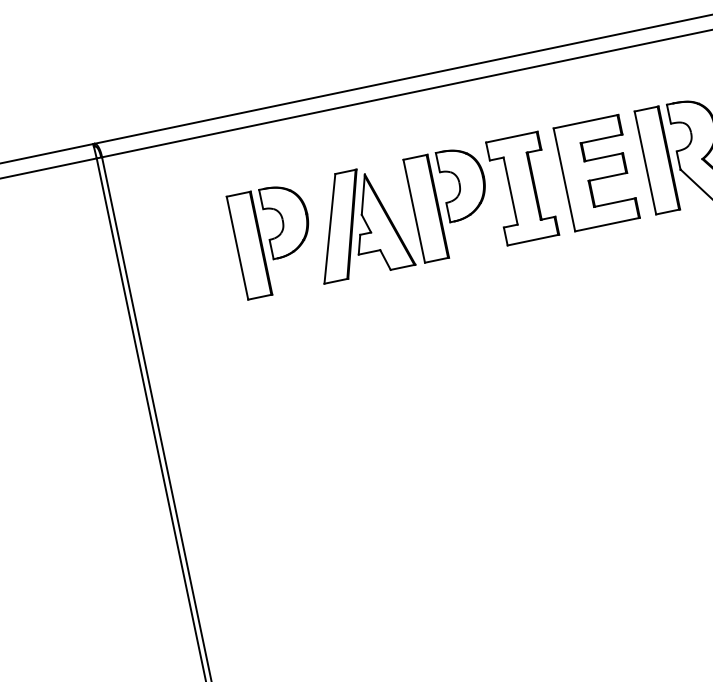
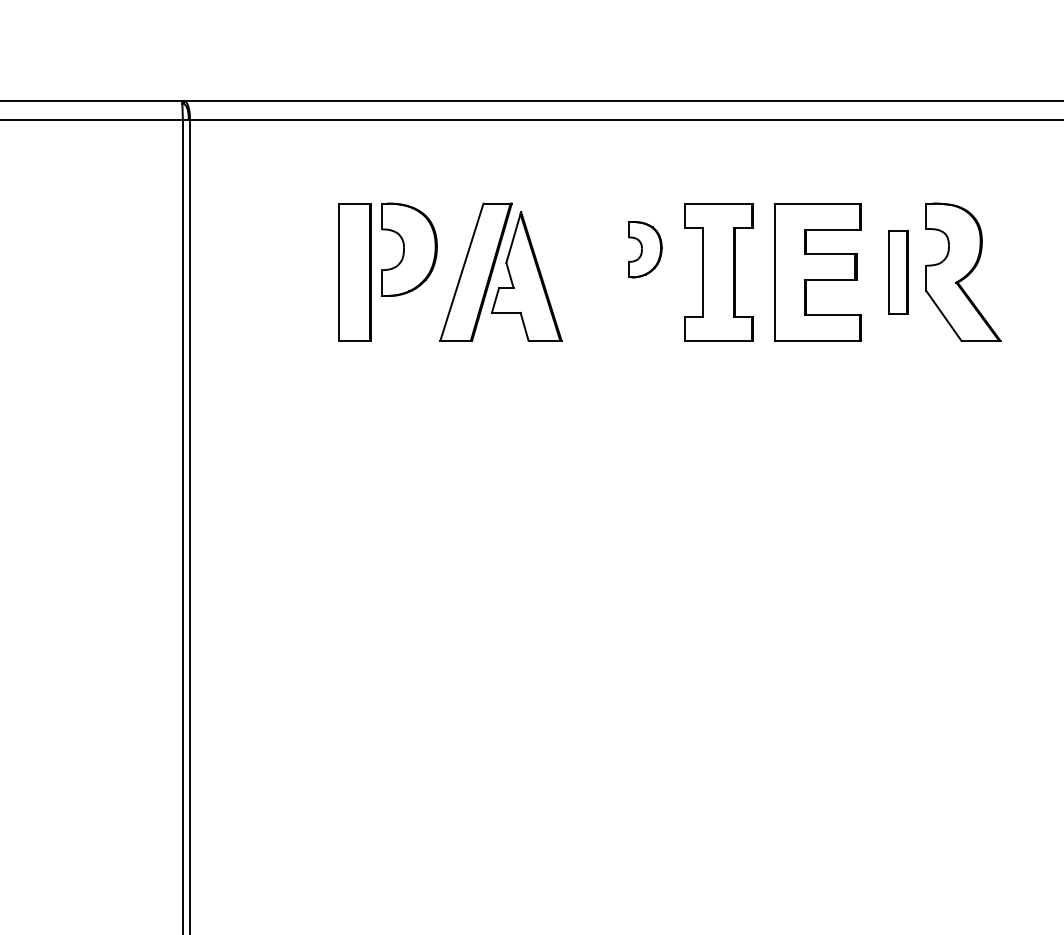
part: (657, 160) -> (898, 272), size x0.6
part: (464, 183) -> (645, 249), size x0.6
part: (425, 209) -> (589, 272), removed

